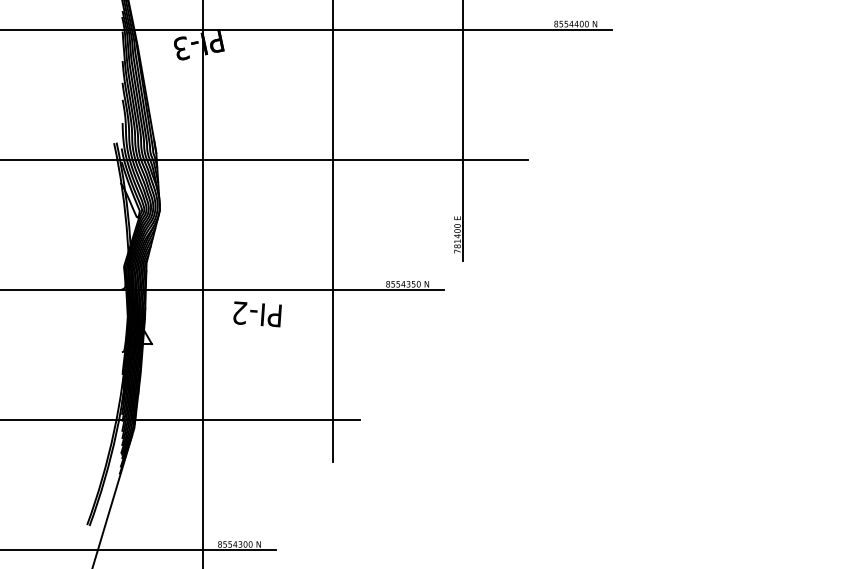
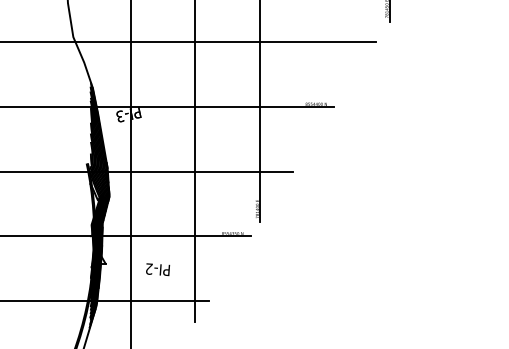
text: (258, 313) -> (158, 269), moved

